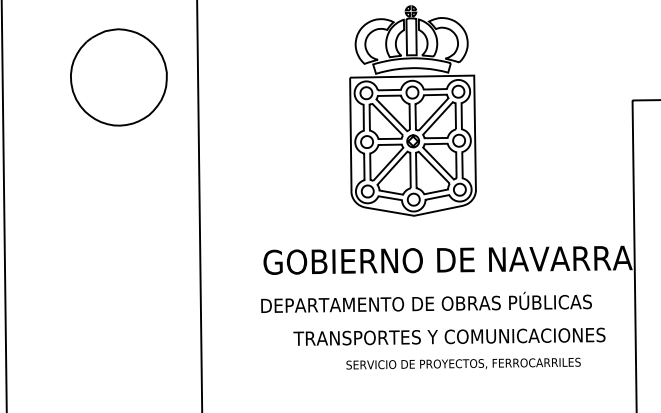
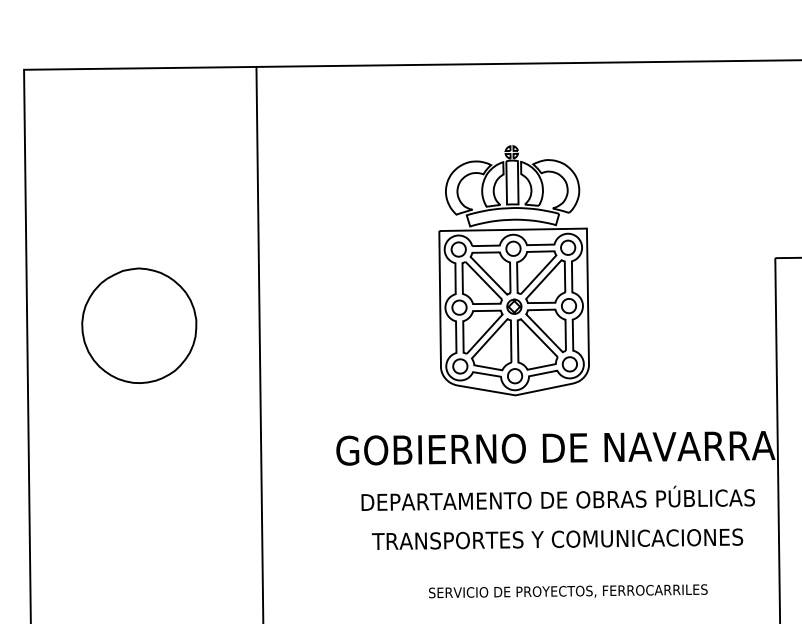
part: (119, 77) -> (139, 325), moved
text: (425, 301) -> (557, 497), moved
text: (463, 363) -> (568, 591), moved

